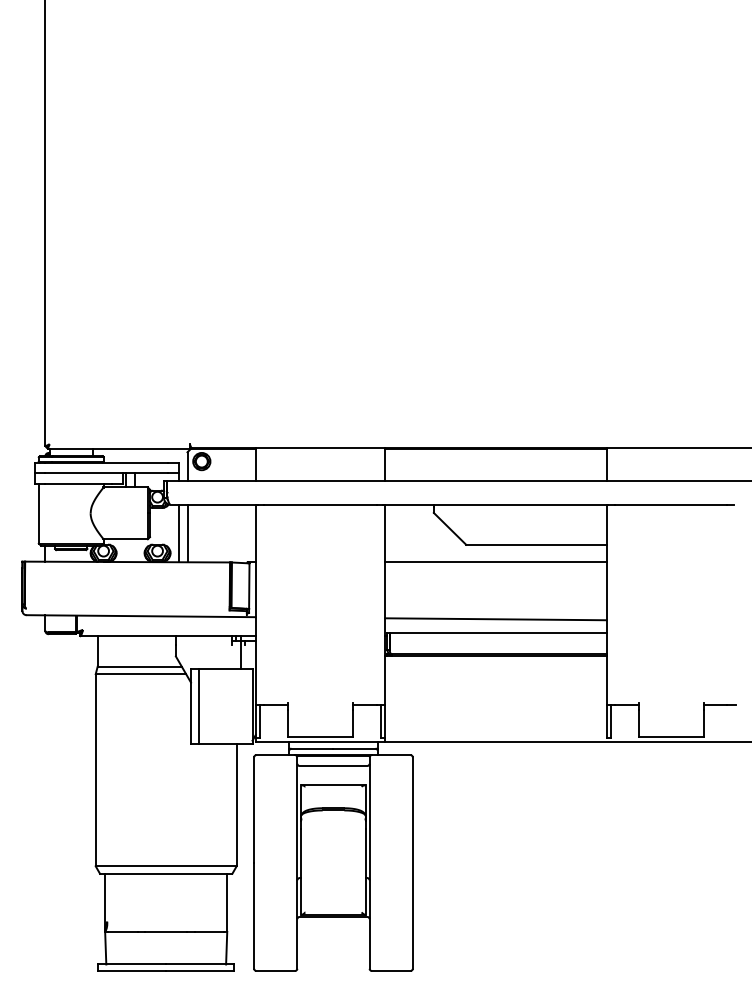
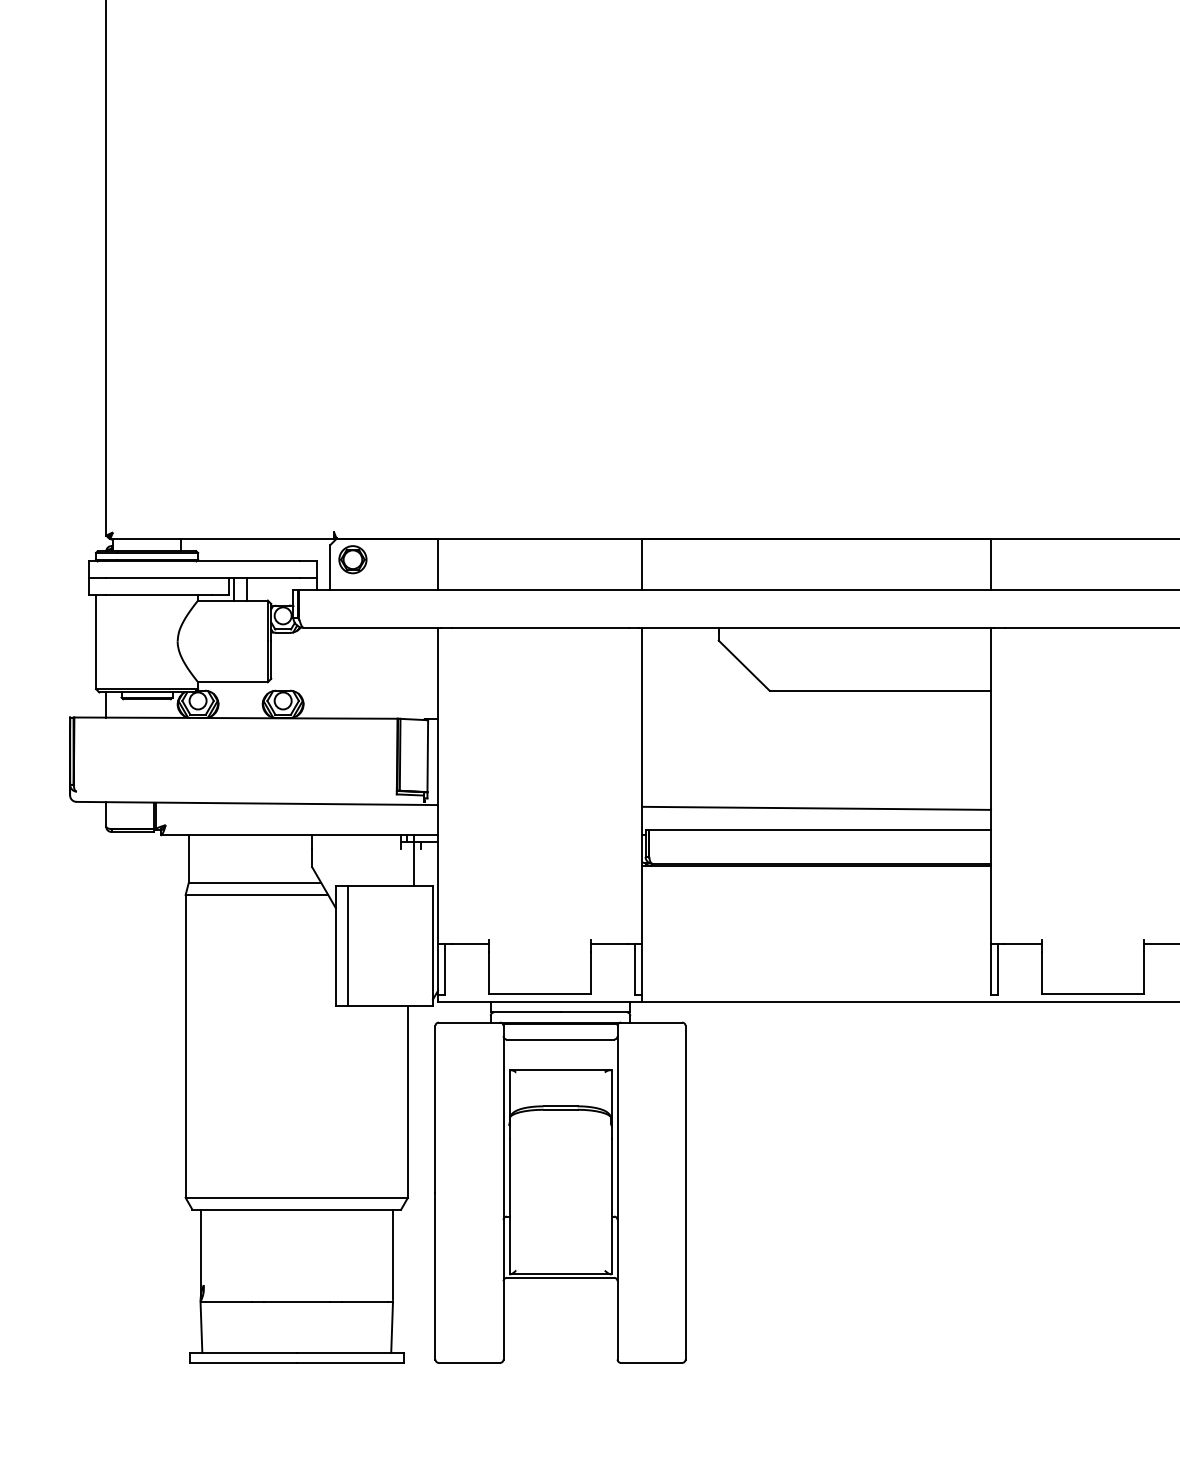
line: (179, 533) -> (317, 673), removed
line: (187, 533) -> (330, 673), removed
line: (495, 562) -> (816, 718), removed

